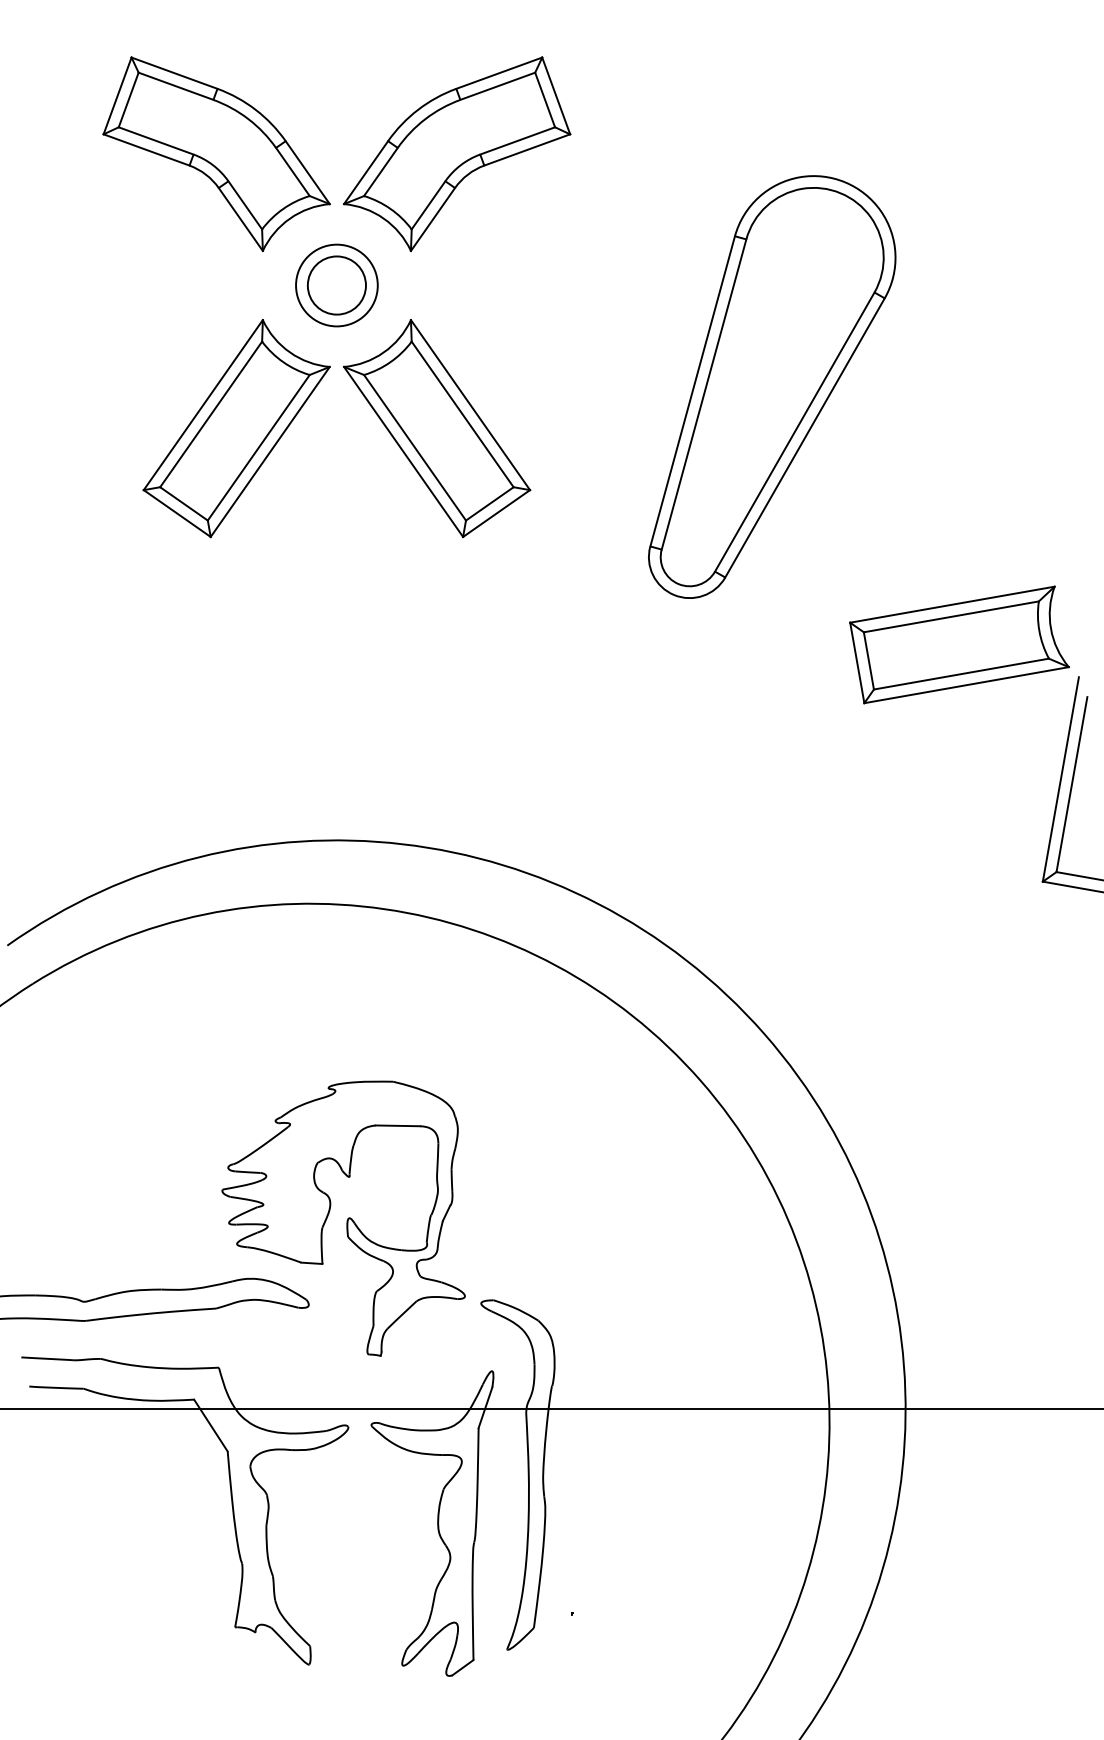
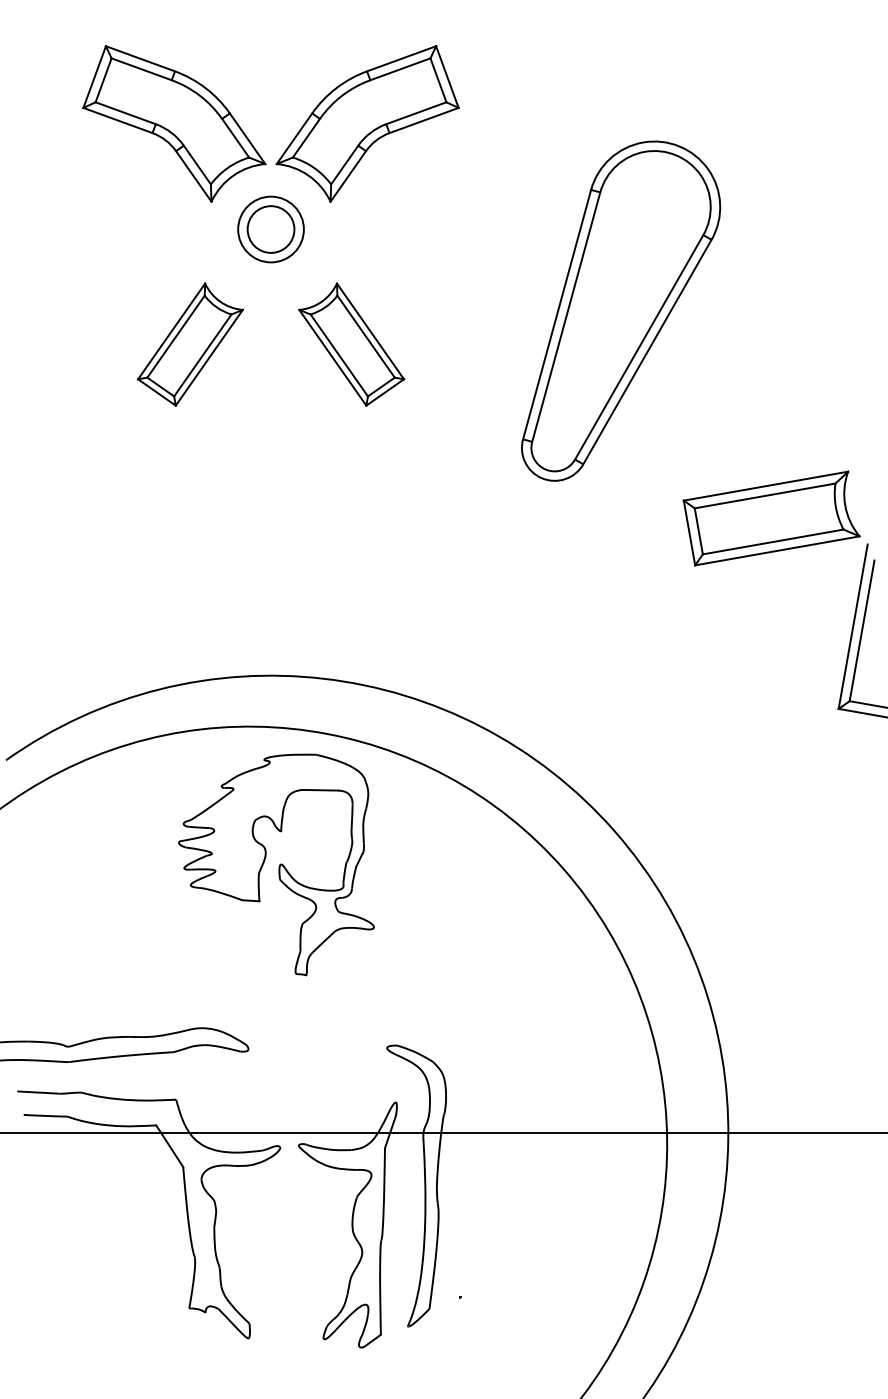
part: (236, 428) -> (190, 344), size x0.7
part: (437, 428) -> (351, 344), size x0.7
part: (343, 1218) -> (276, 864), moved

